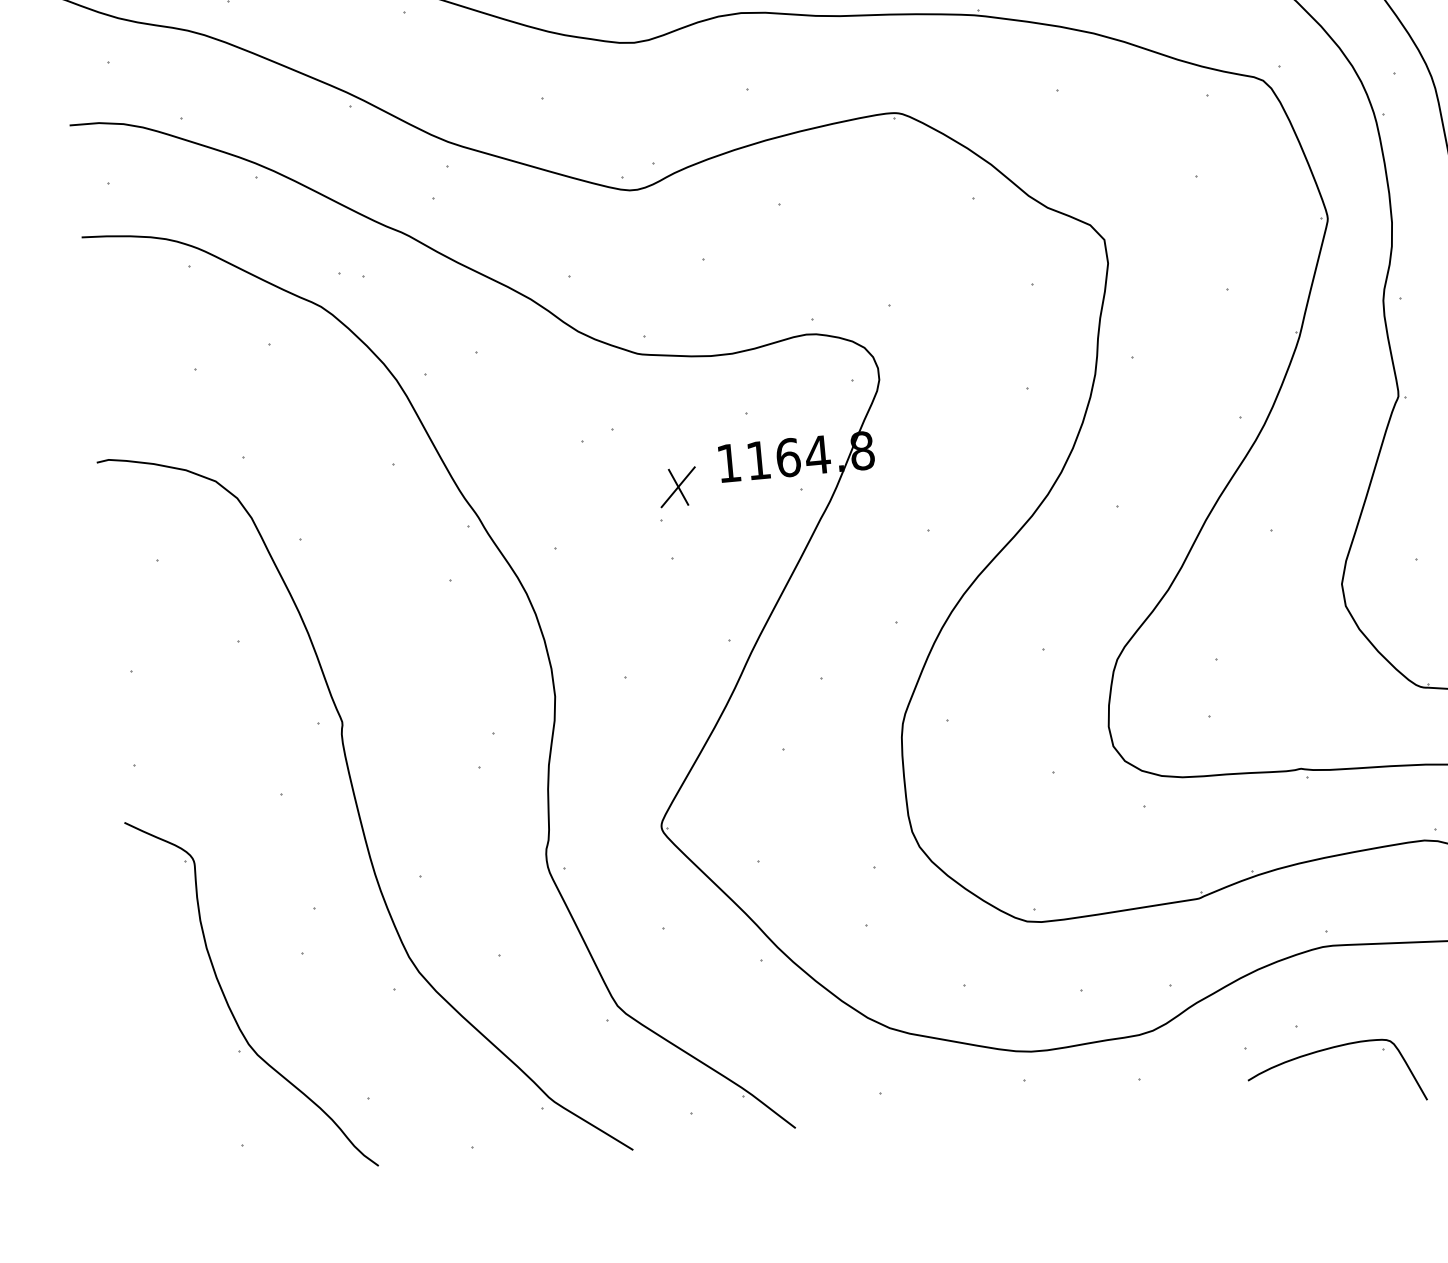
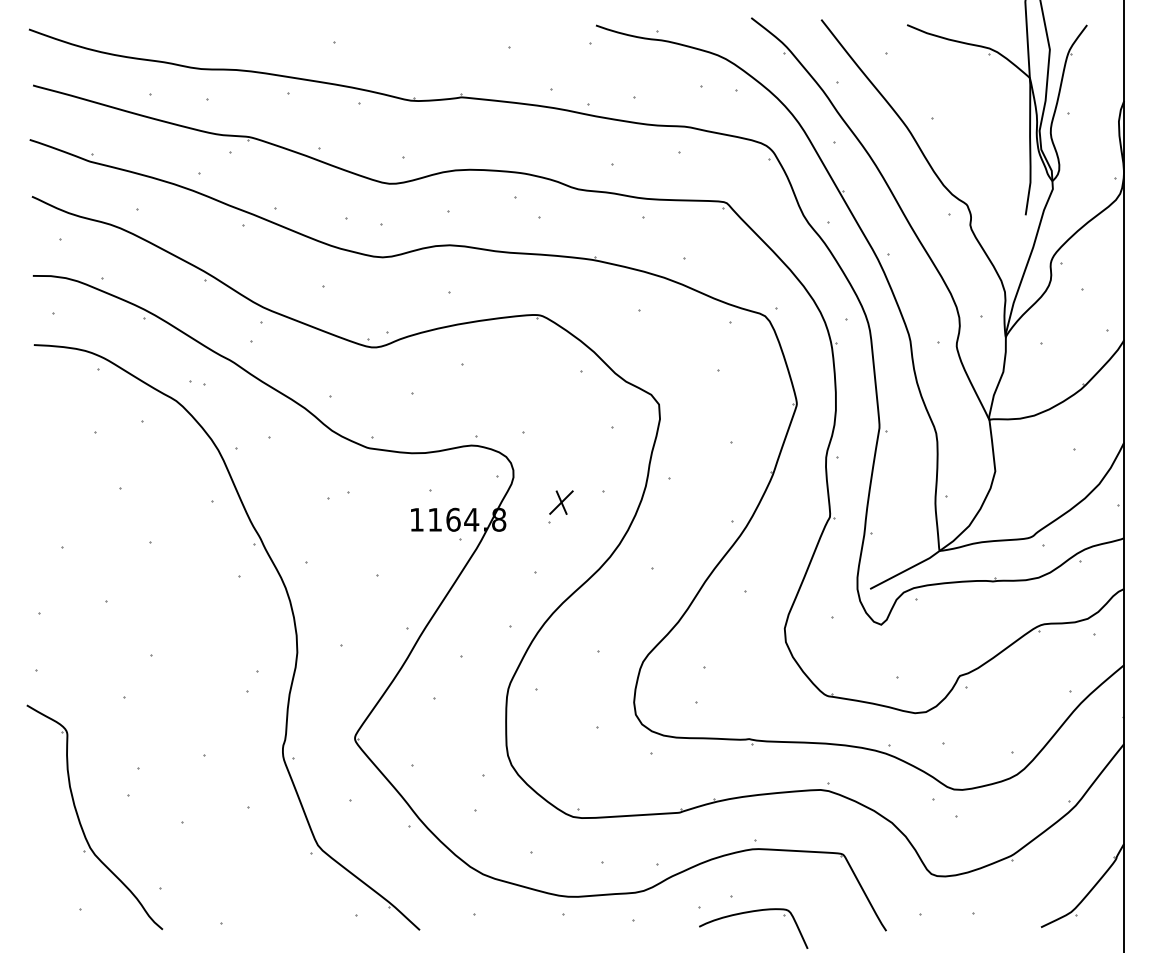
part: (677, 493) -> (560, 506), moved
part: (364, 804) -> (174, 707), removed

